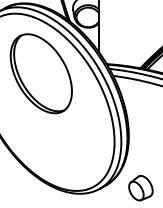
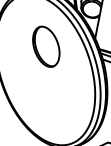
part: (40, 73) -> (45, 46), size x0.6

